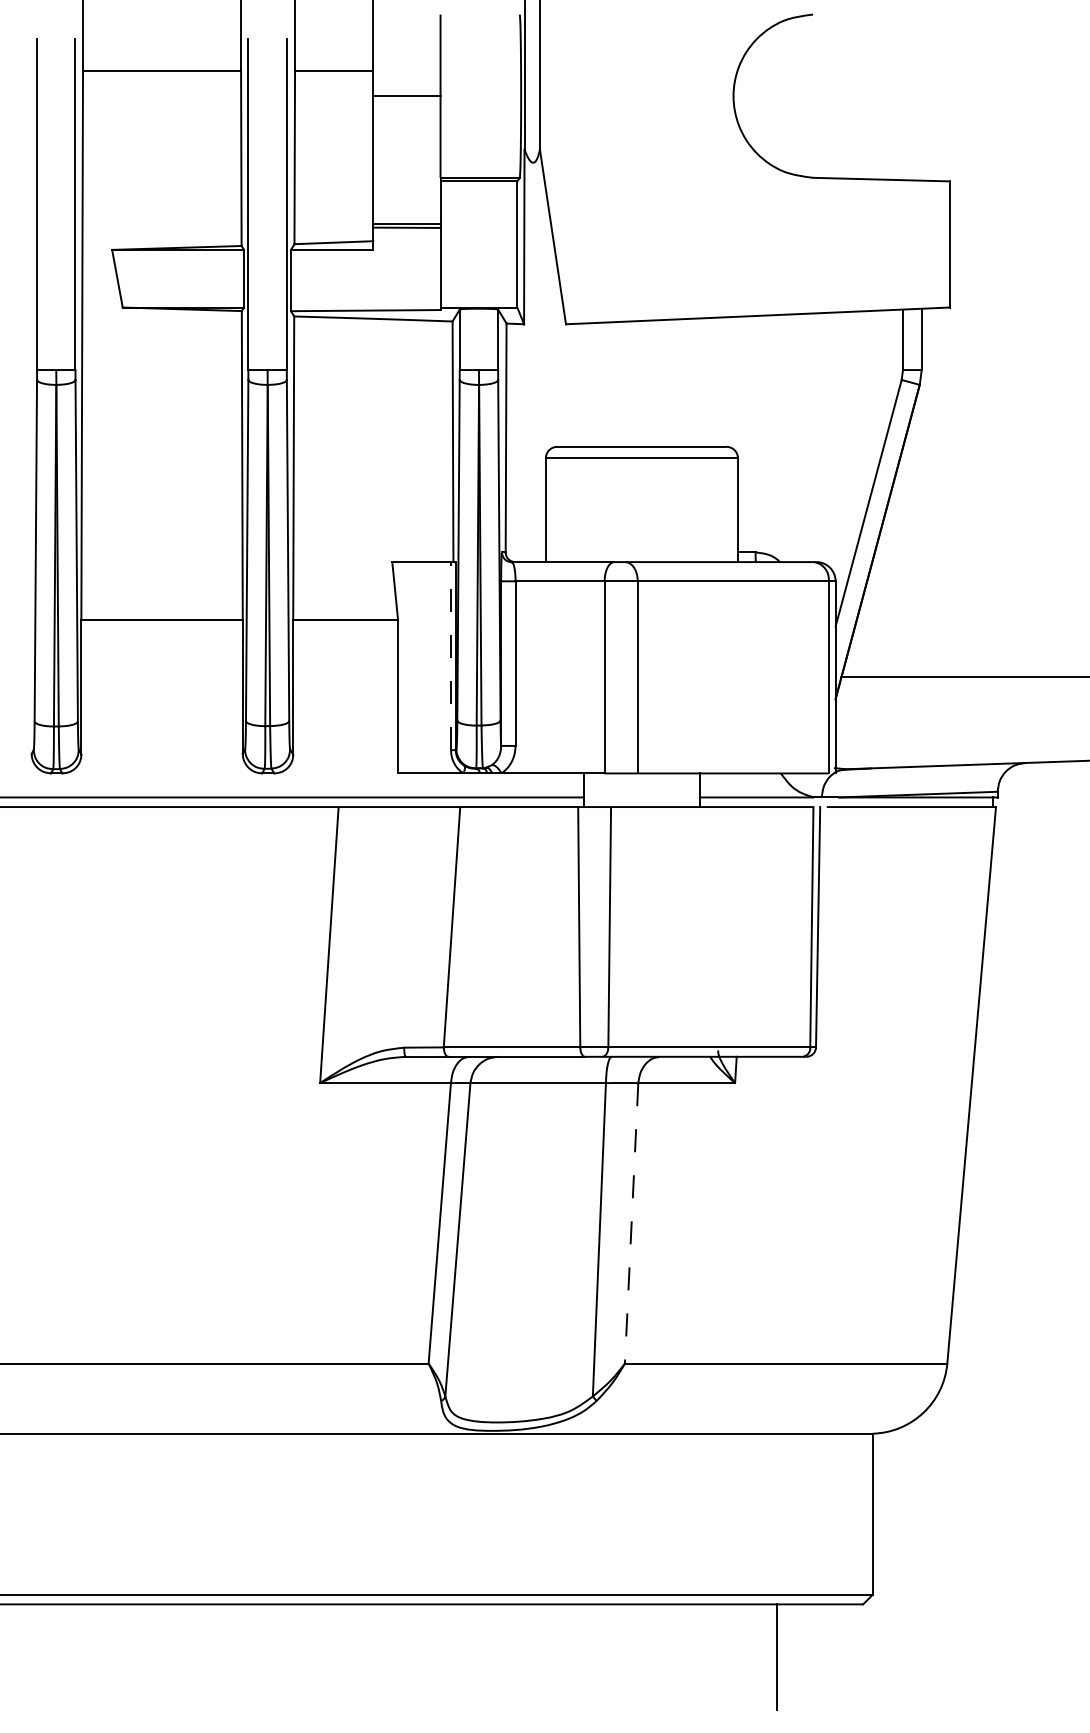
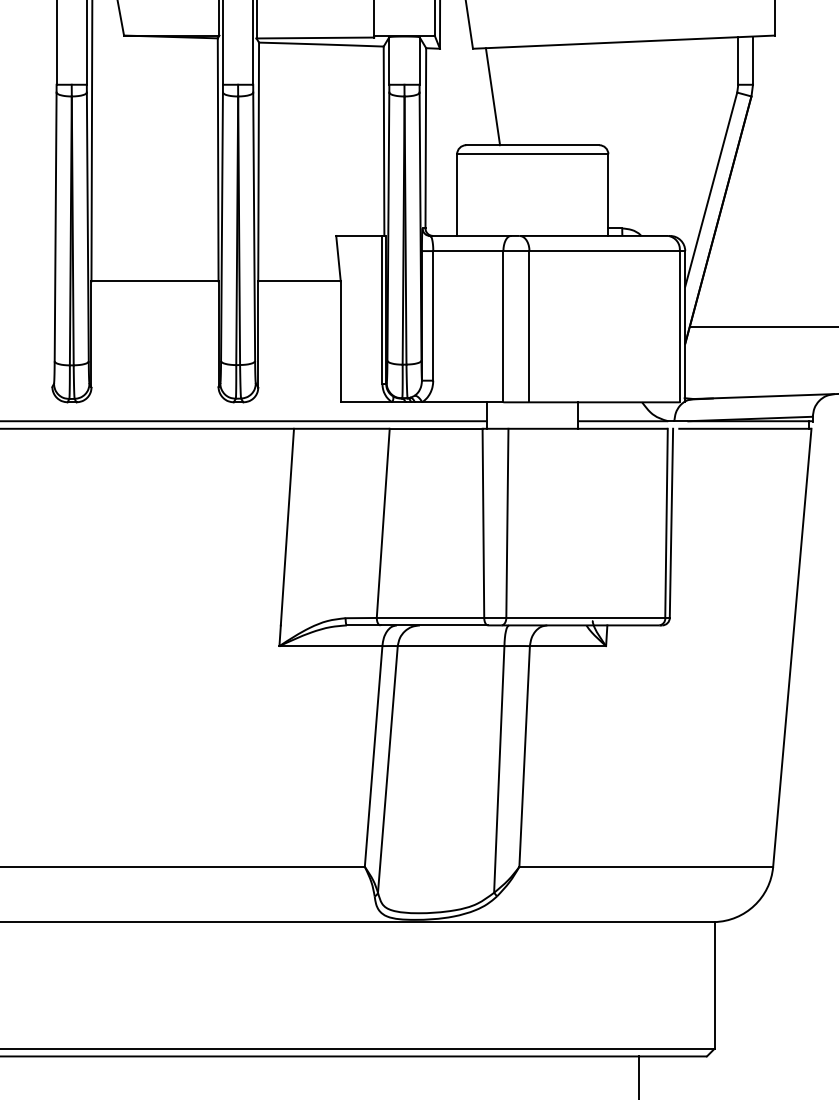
line: (591, 384) -> (493, 96), added
line: (450, 655) -> (382, 309), dashed -> solid
line: (631, 1223) -> (524, 756), dashed -> solid

